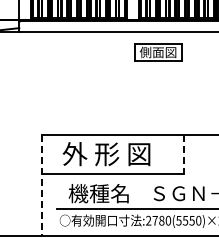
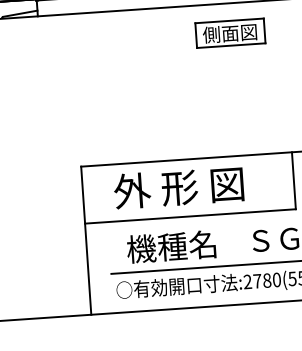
part: (158, 52) -> (230, 33), moved
line: (184, 155) -> (294, 182), dashed -> solid
line: (41, 186) -> (86, 242), dashed -> solid

